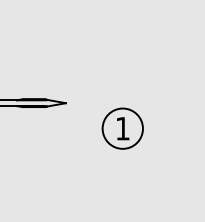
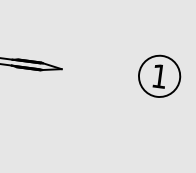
part: (122, 128) -> (159, 76), moved

